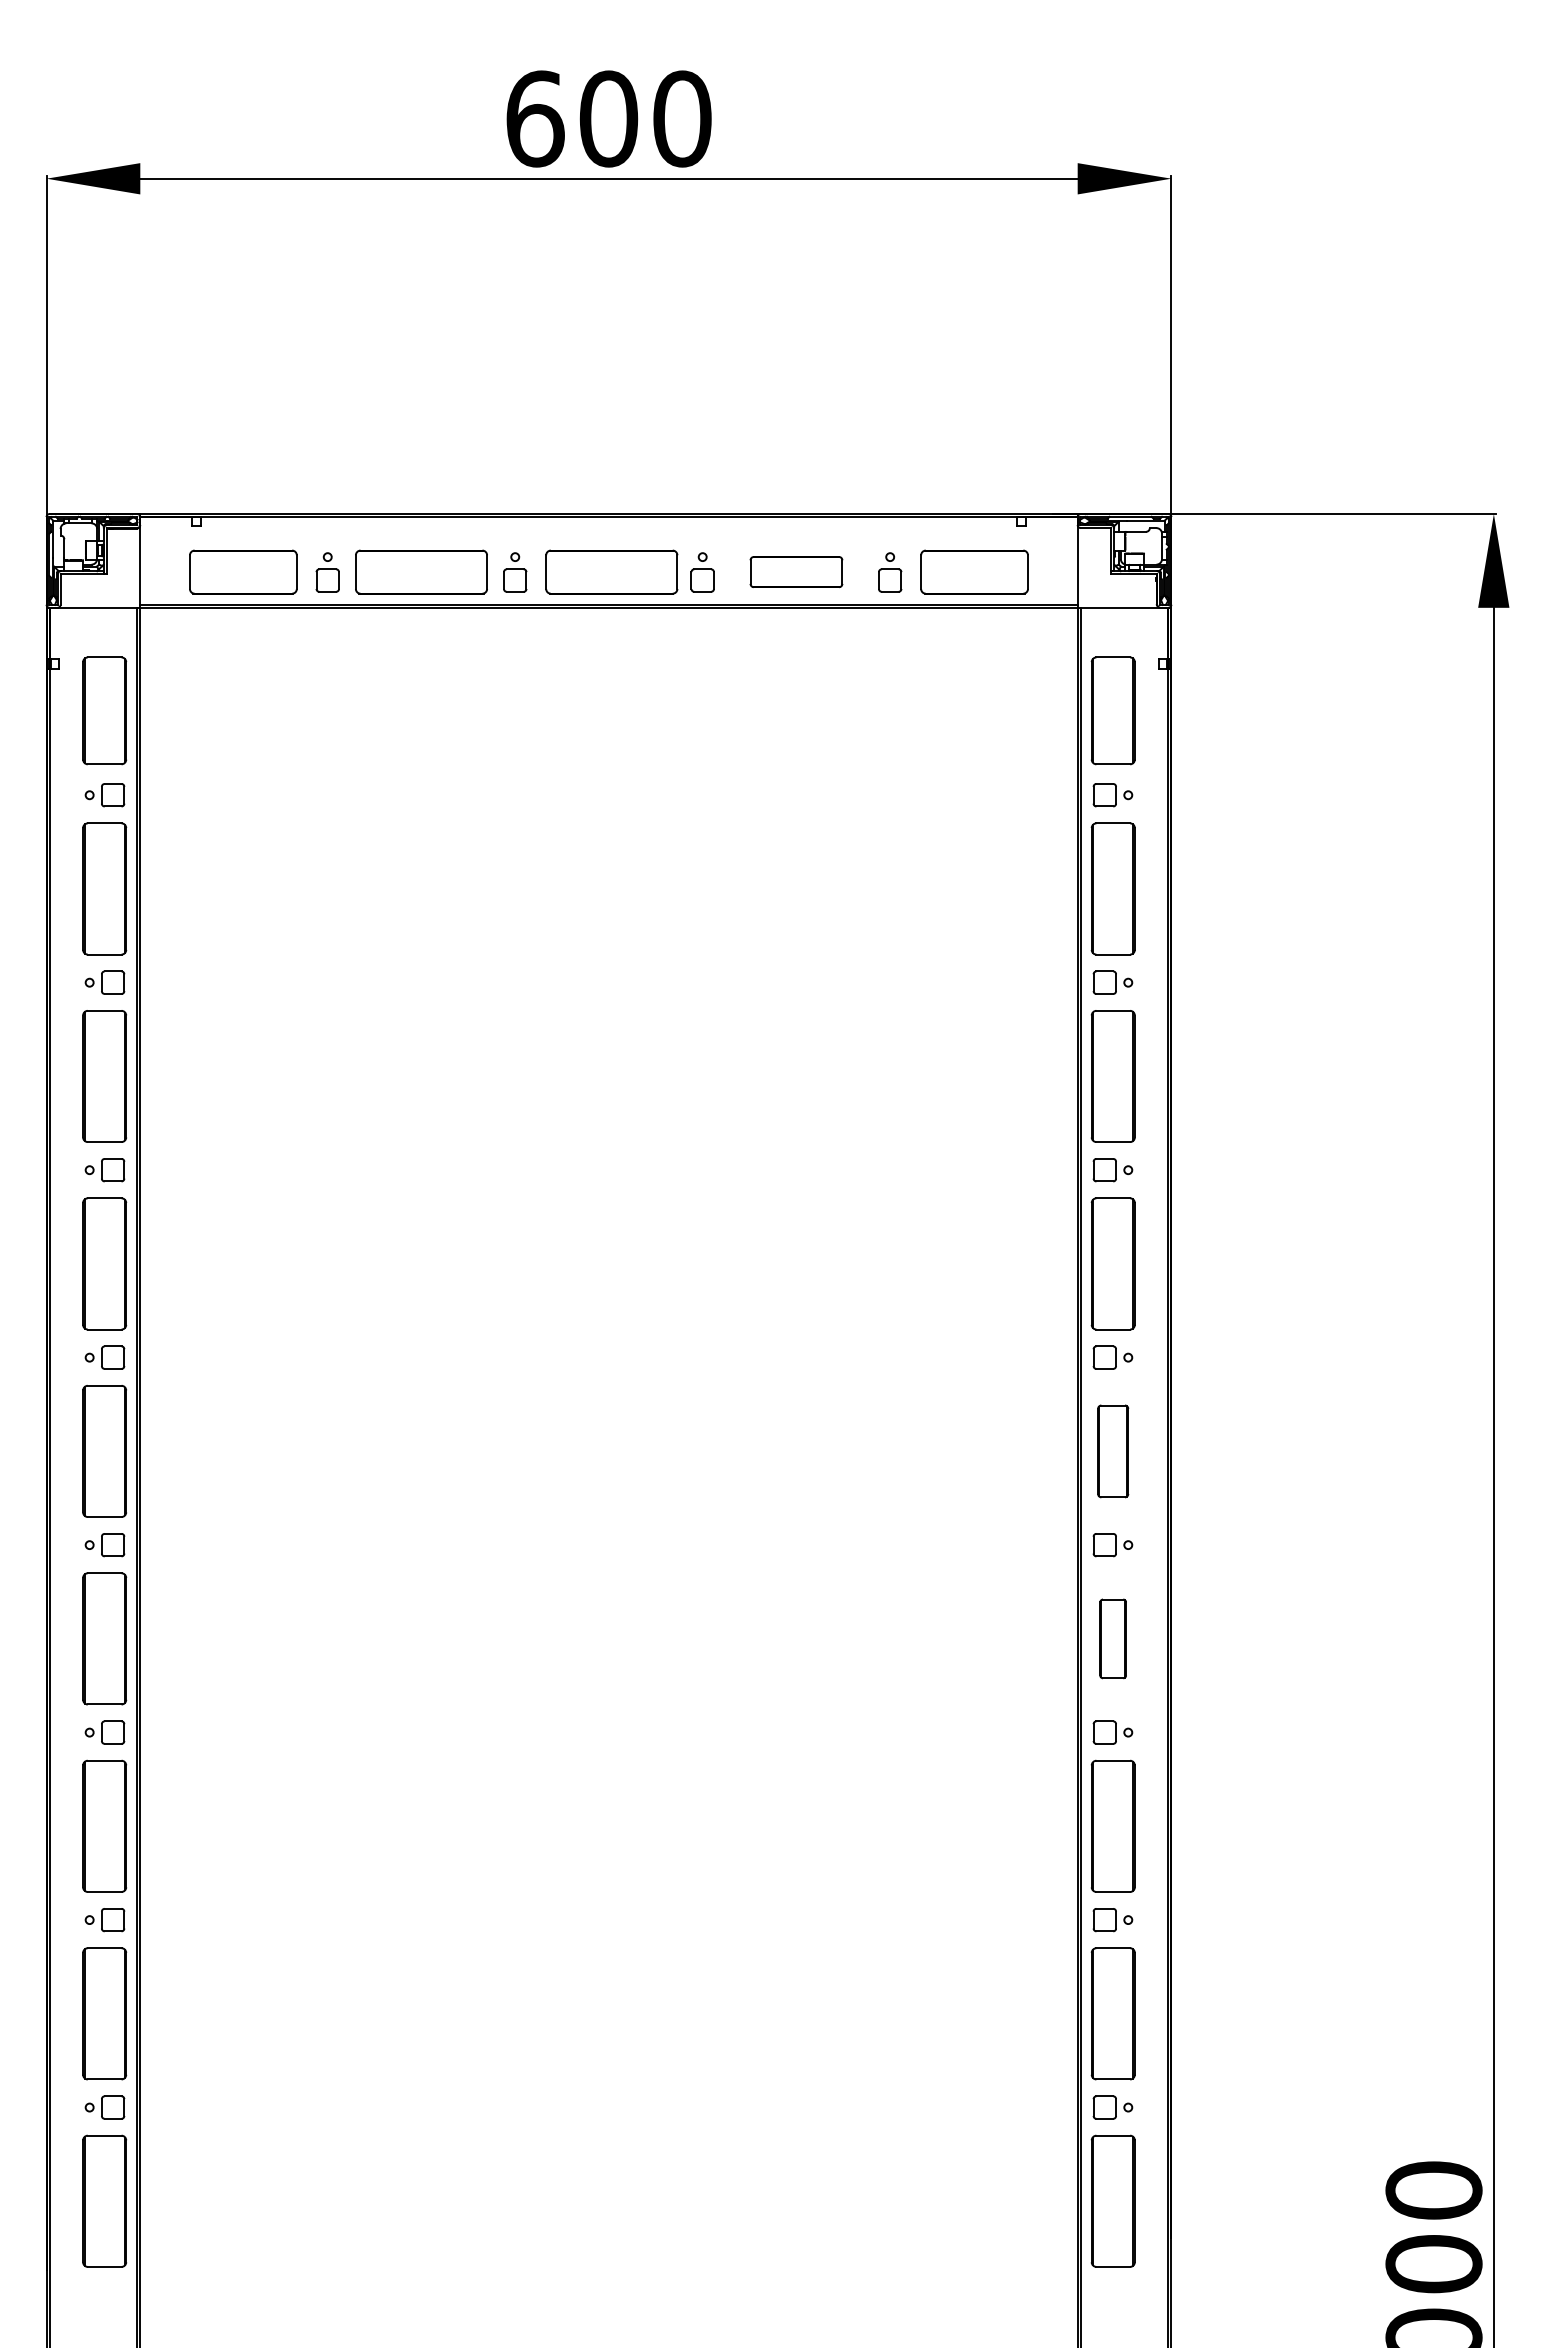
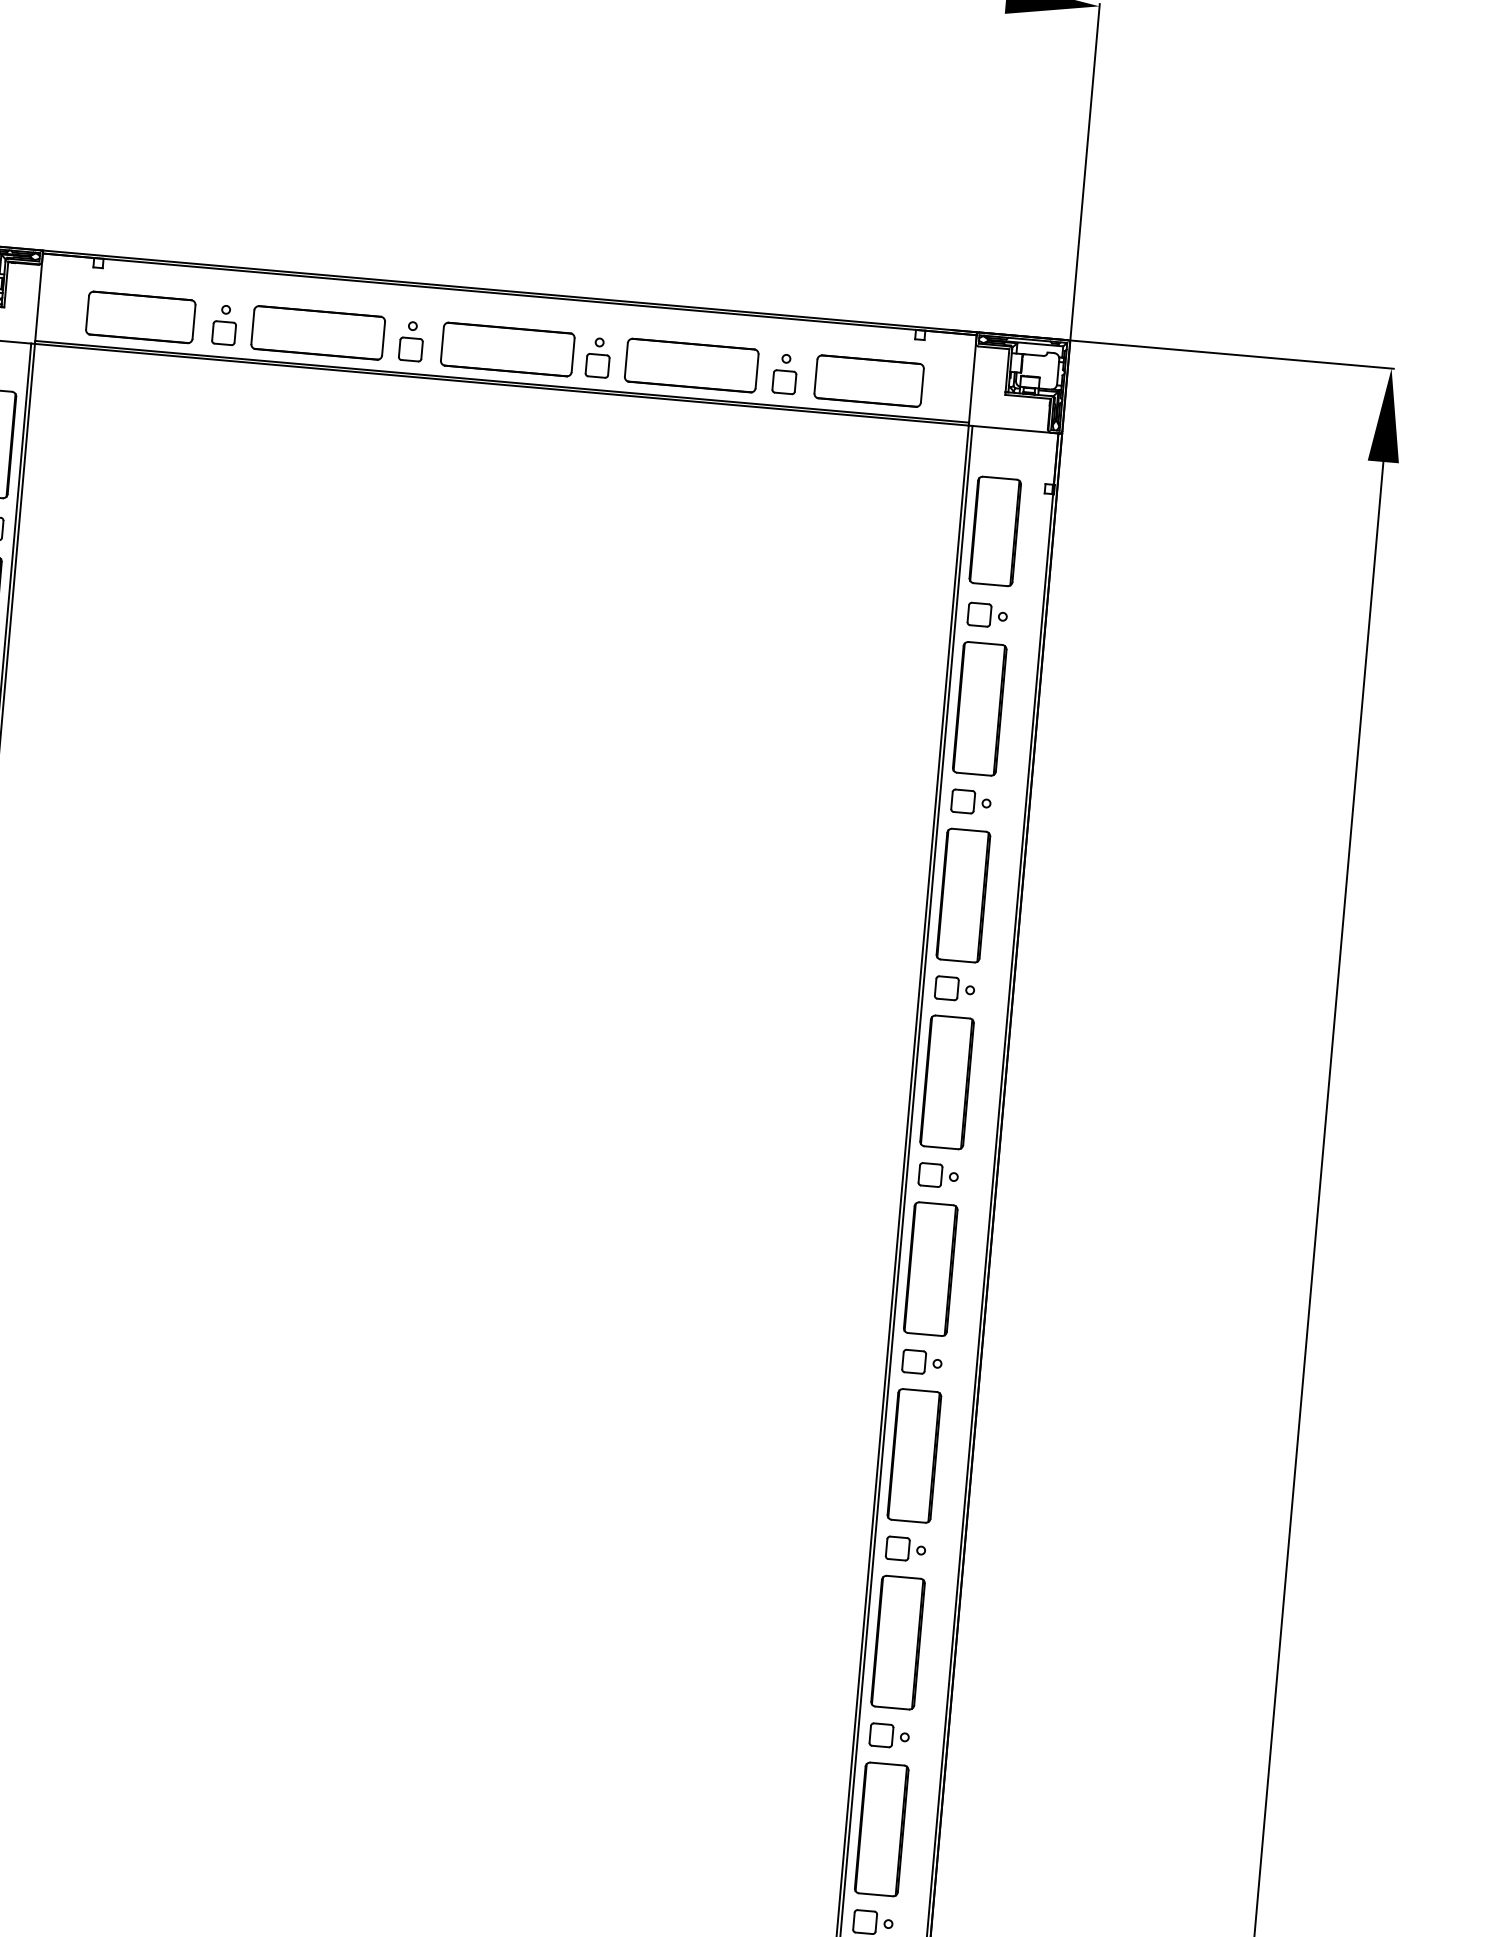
part: (796, 571) -> (691, 364), size x1.43
part: (1112, 1451) -> (929, 1269), size x1.43
part: (1112, 1638) -> (913, 1455), size x1.67

